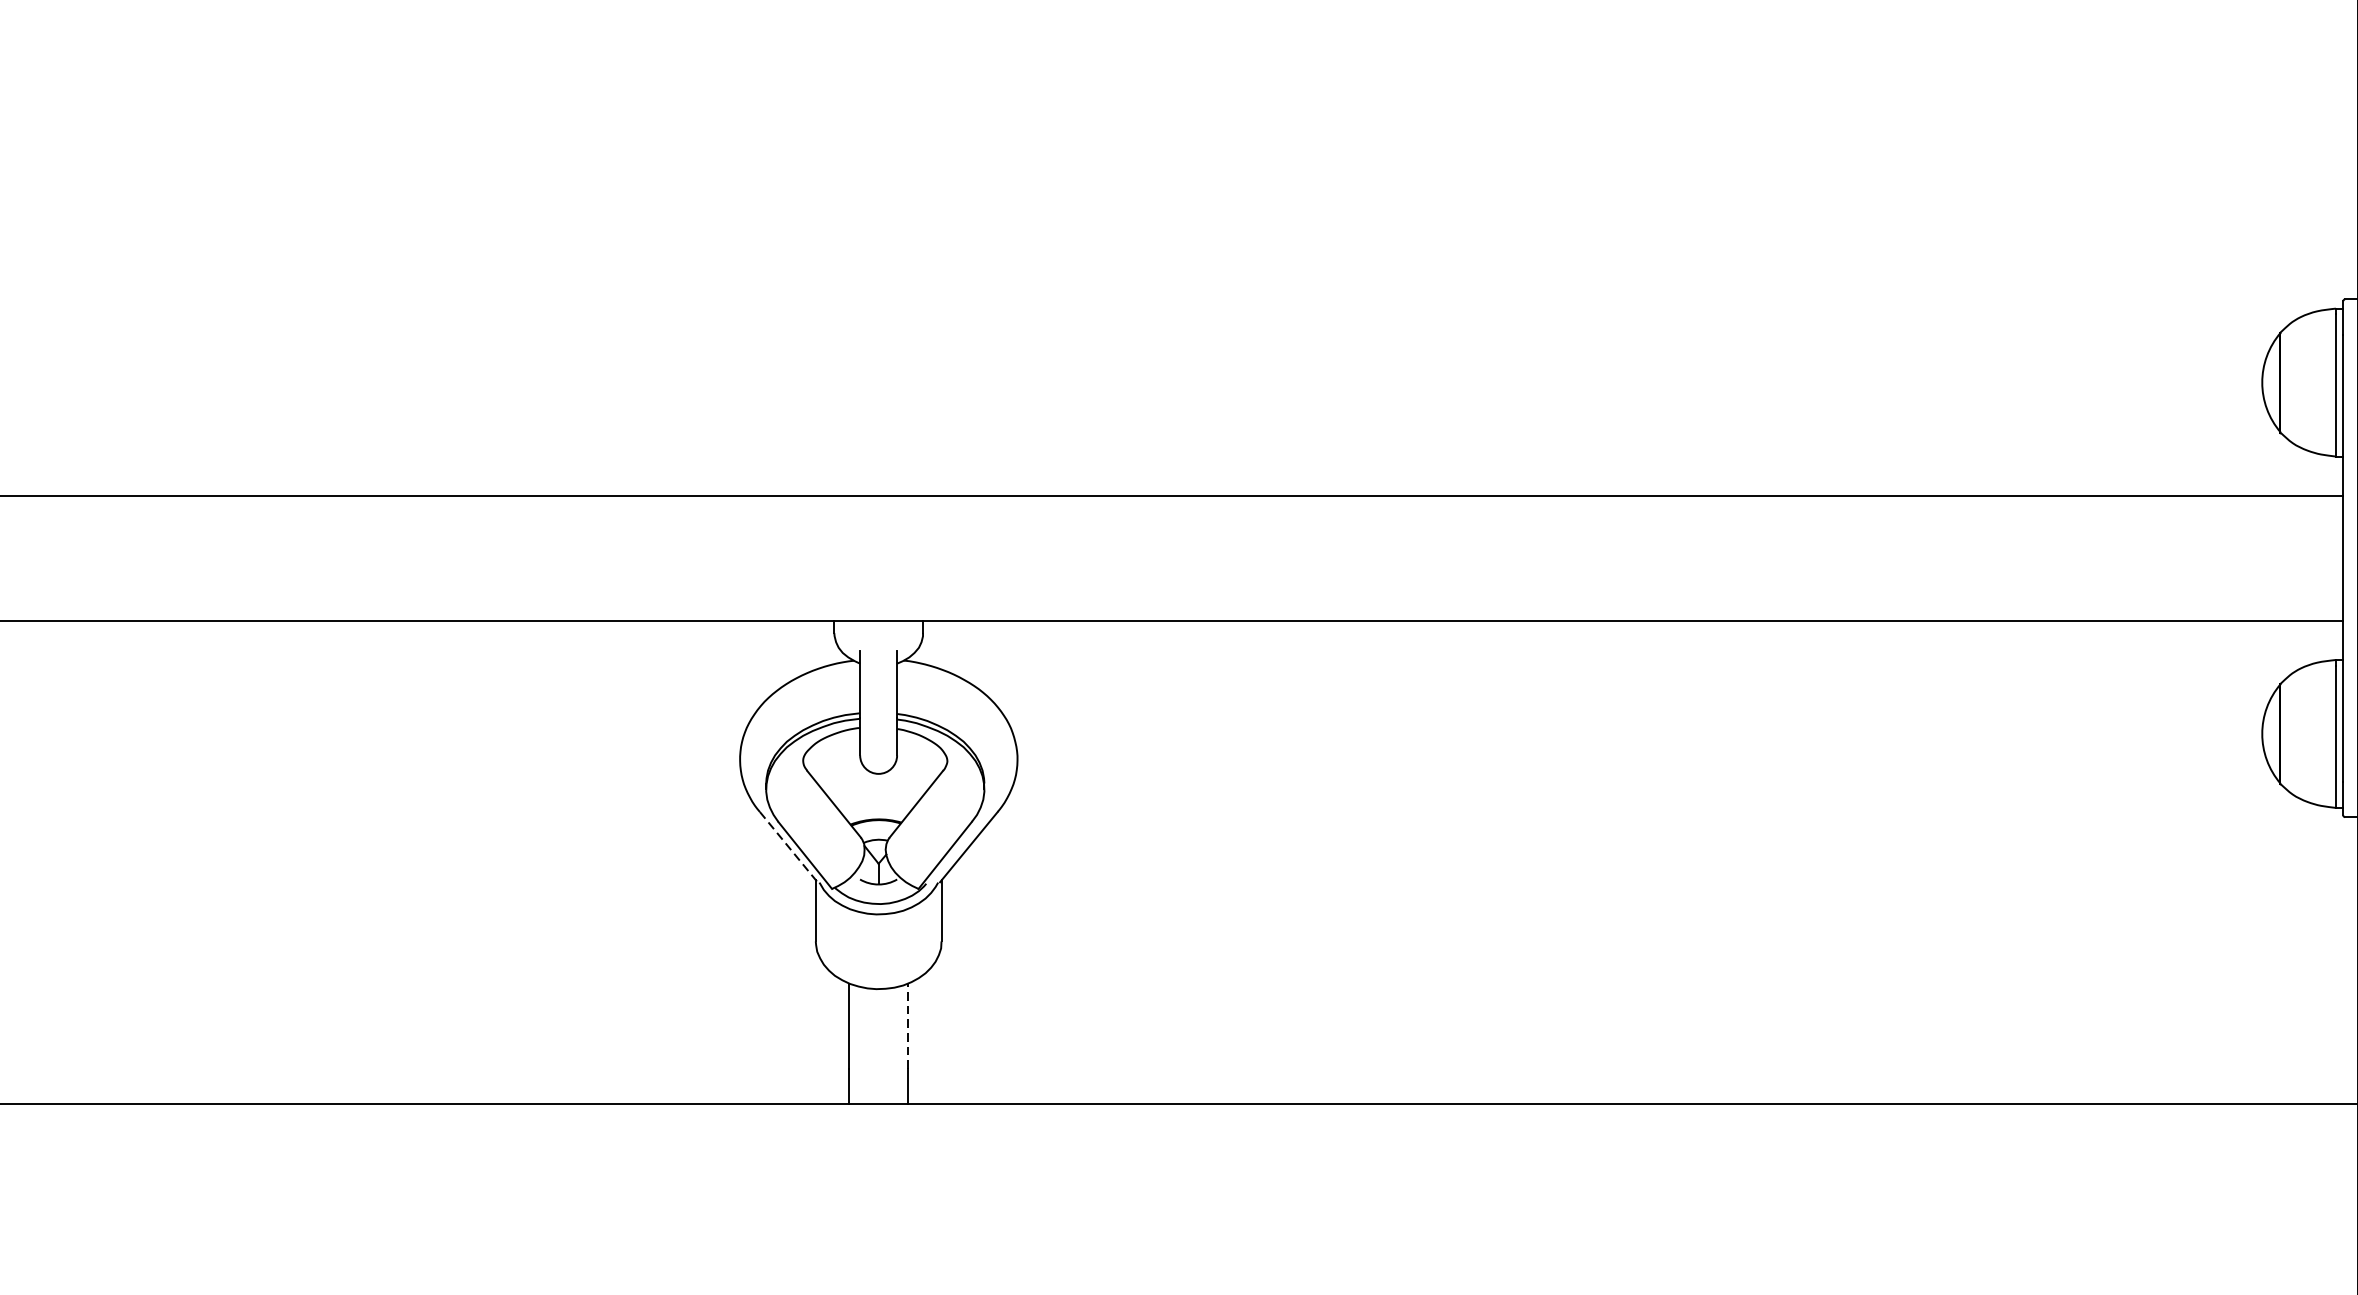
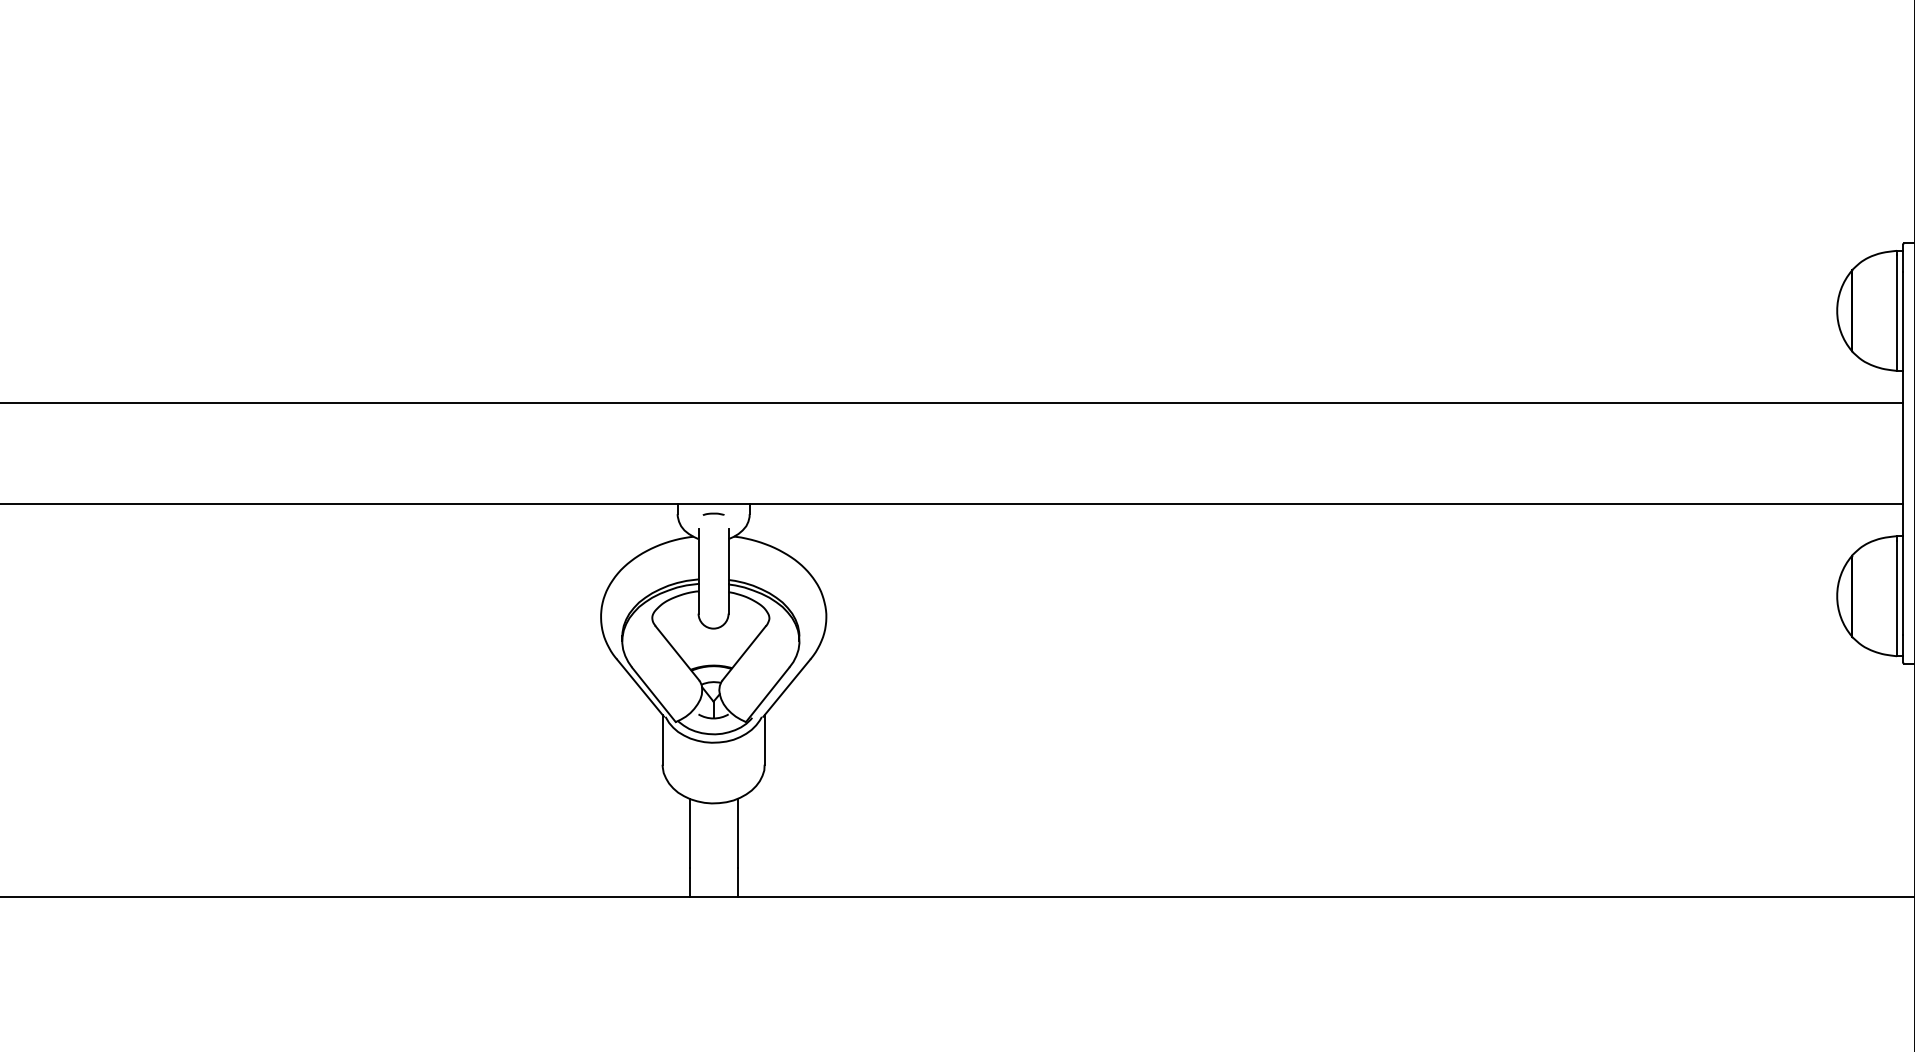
line: (878, 632) -> (713, 513), added
line: (788, 847) -> (640, 688), dashed -> solid
line: (908, 1026) -> (737, 833), dashed -> solid

